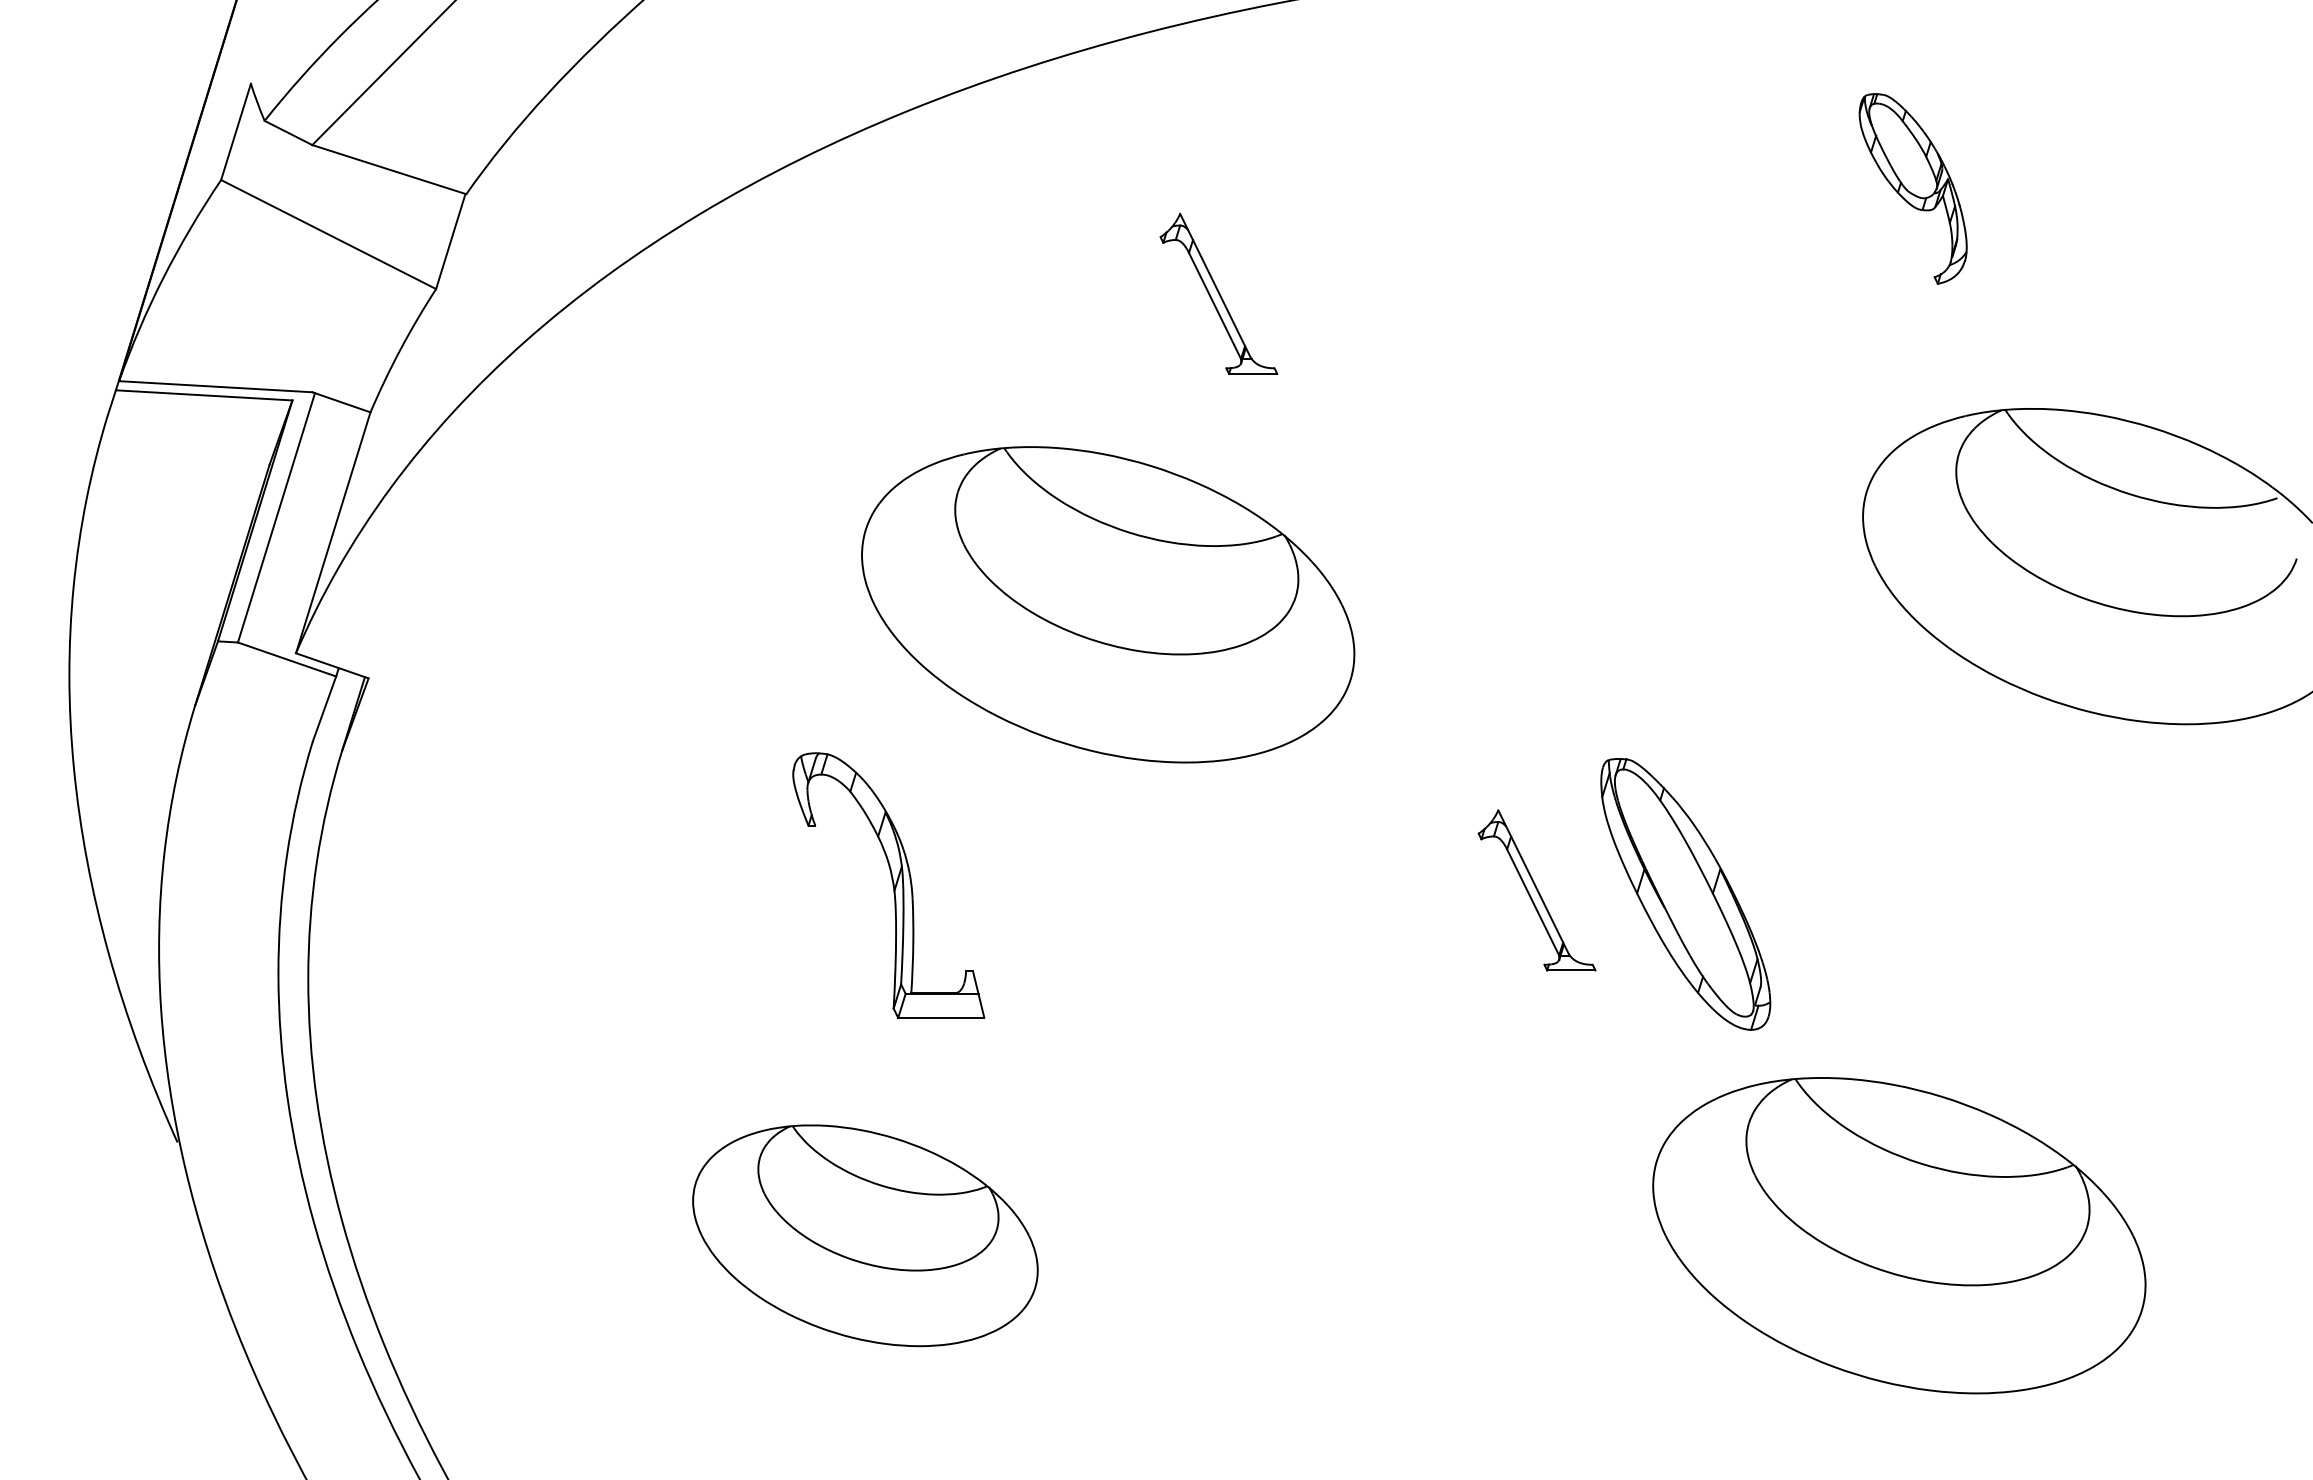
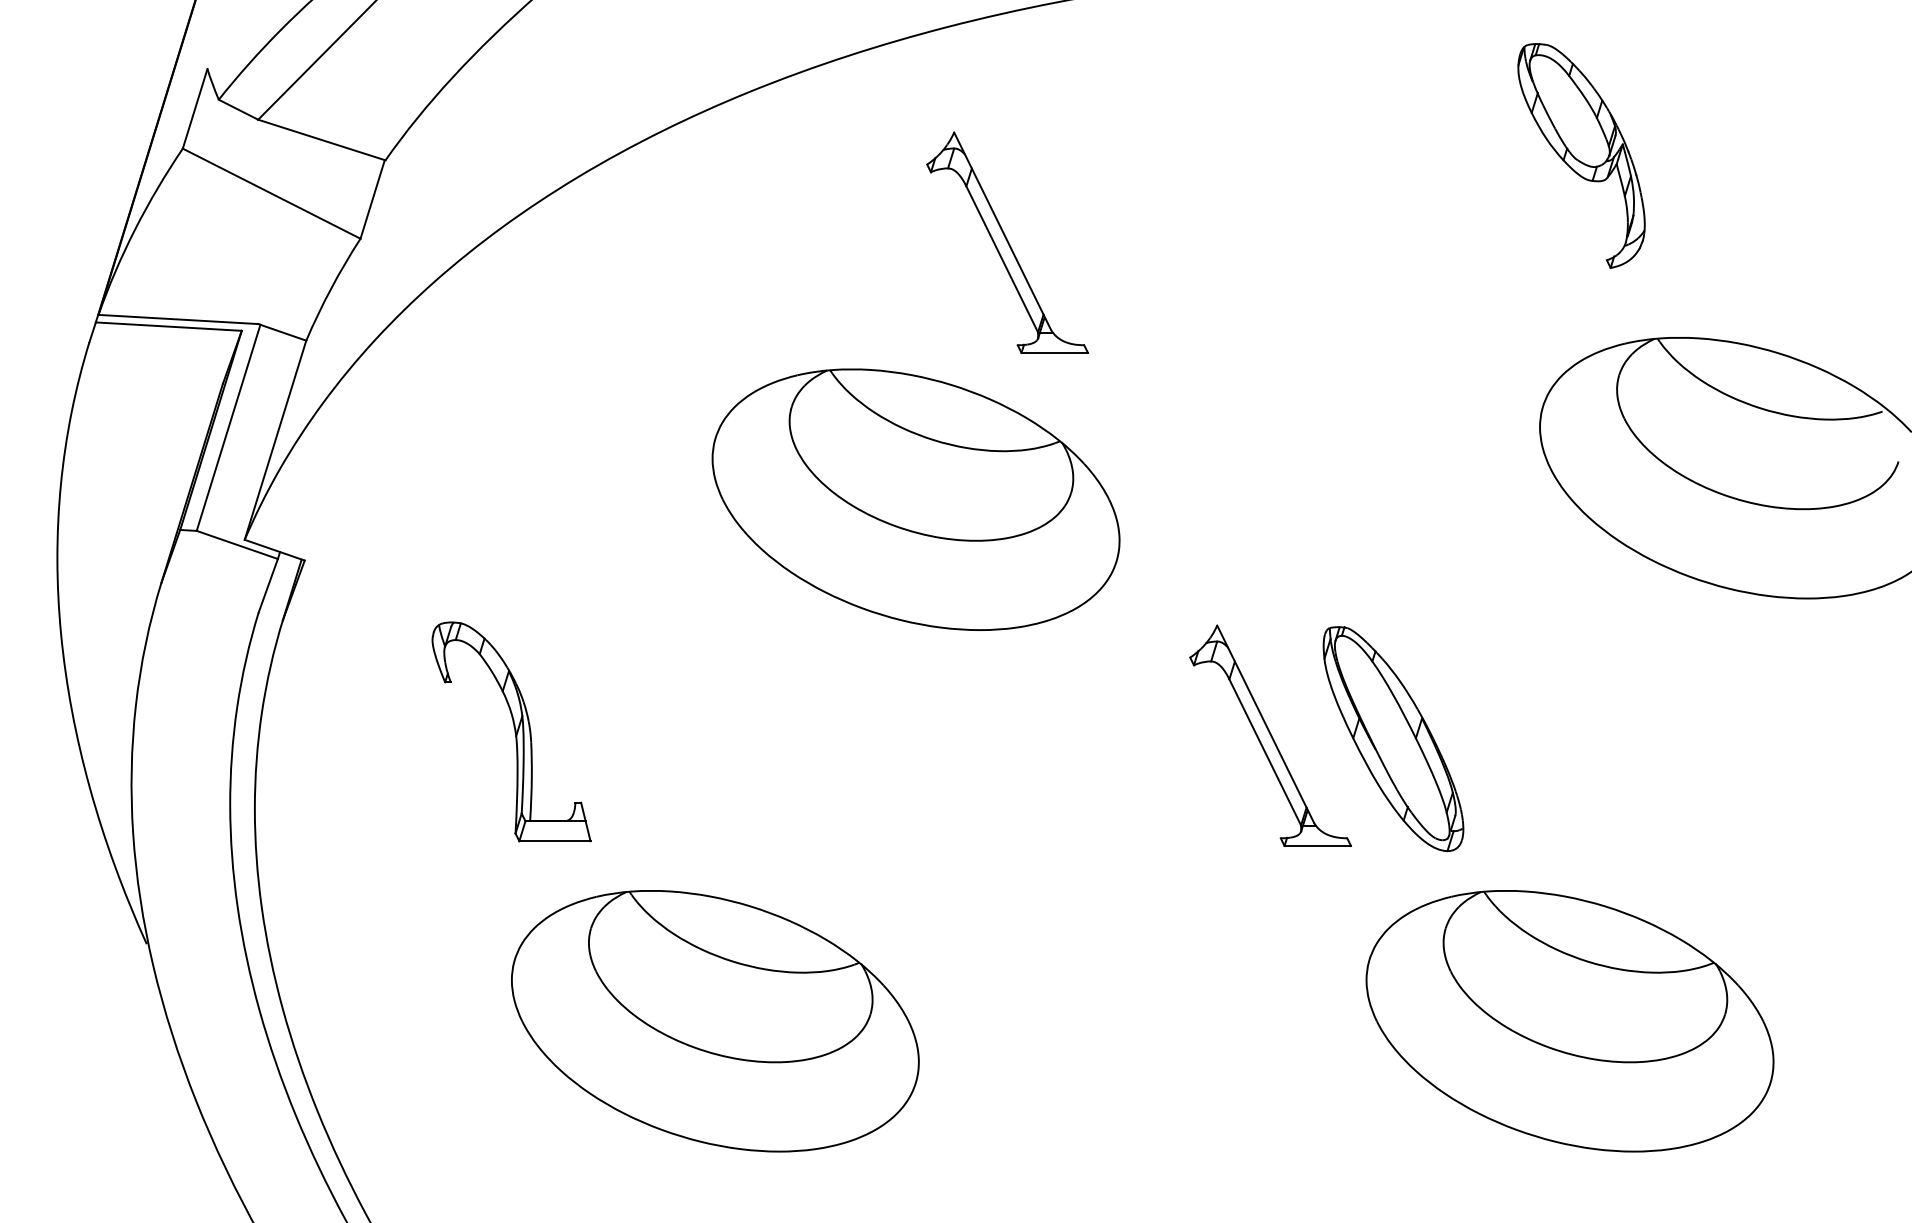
part: (1912, 188) -> (1580, 155), size x1.43
part: (1218, 293) -> (1007, 242), size x1.67
part: (888, 885) -> (511, 731), moved
part: (1536, 890) -> (1270, 735), size x1.67
part: (865, 1235) -> (715, 1021), size x1.43

